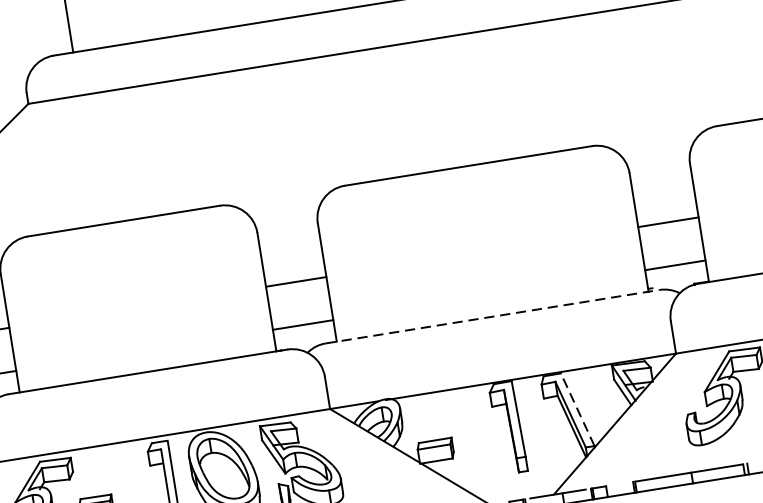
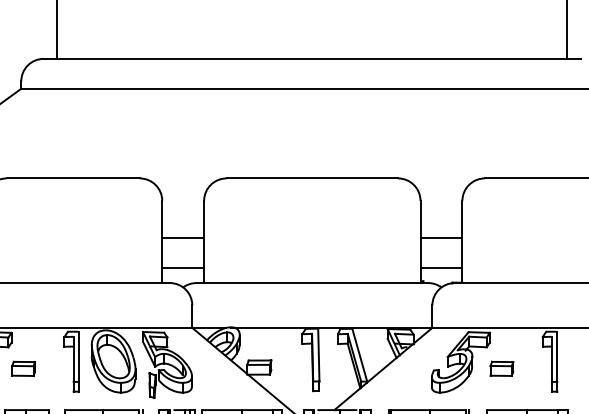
line: (493, 317) -> (312, 283), dashed -> solid
line: (577, 408) -> (359, 354), dashed -> solid

